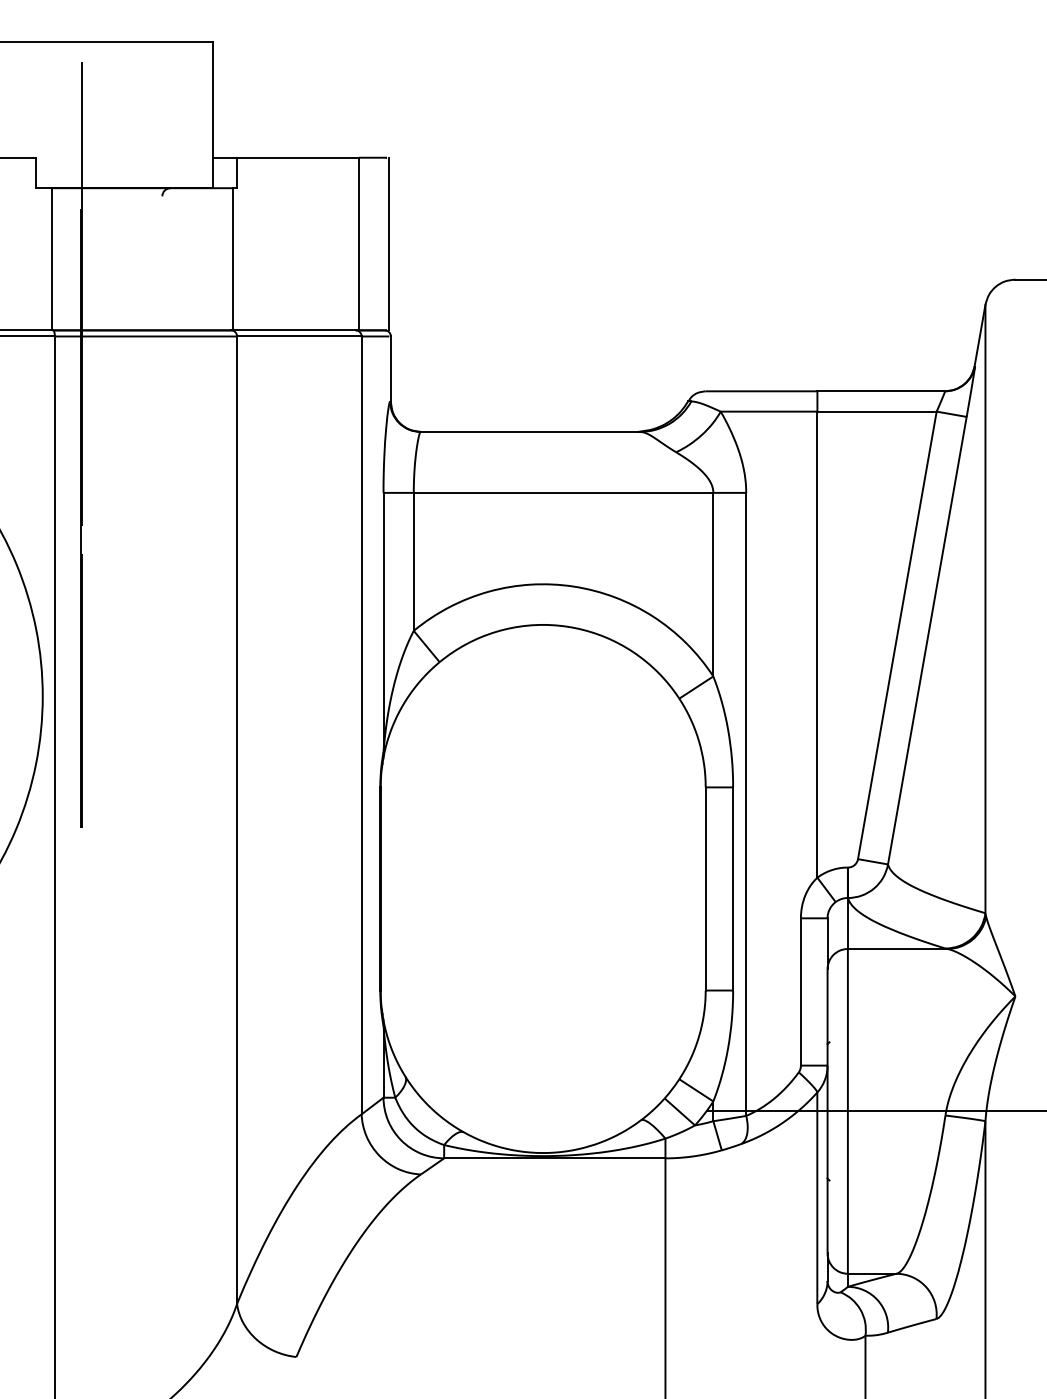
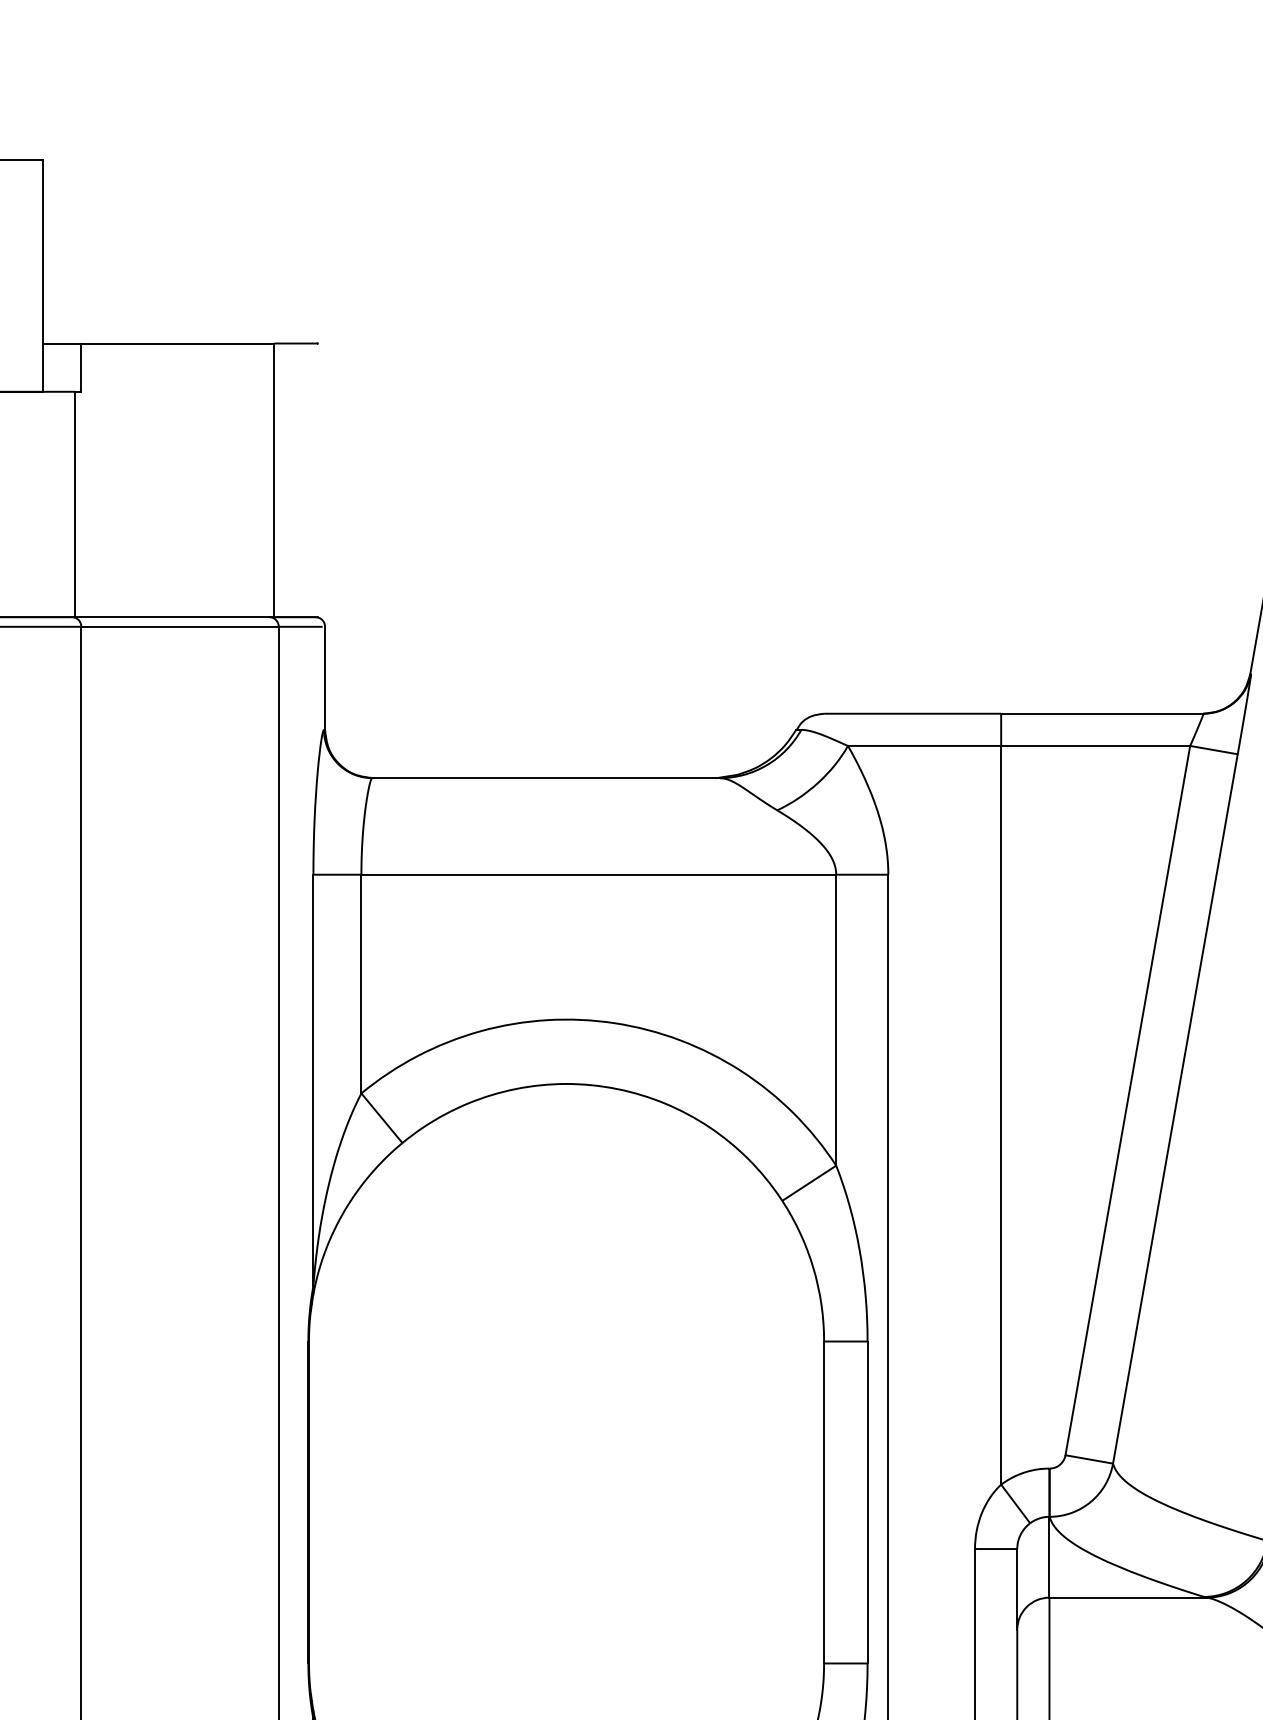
line: (389, 243) -> (322, 479), removed

